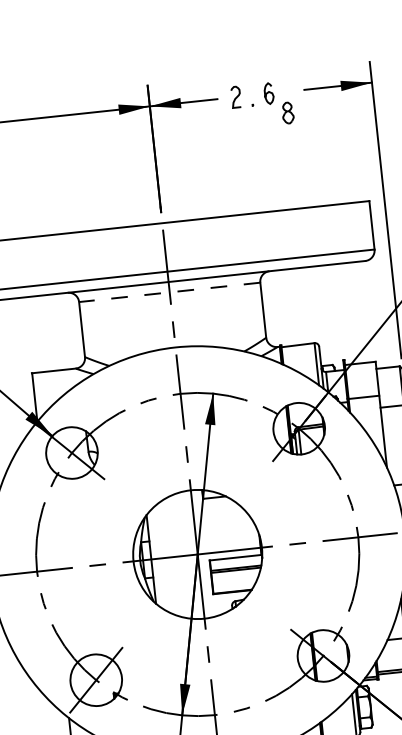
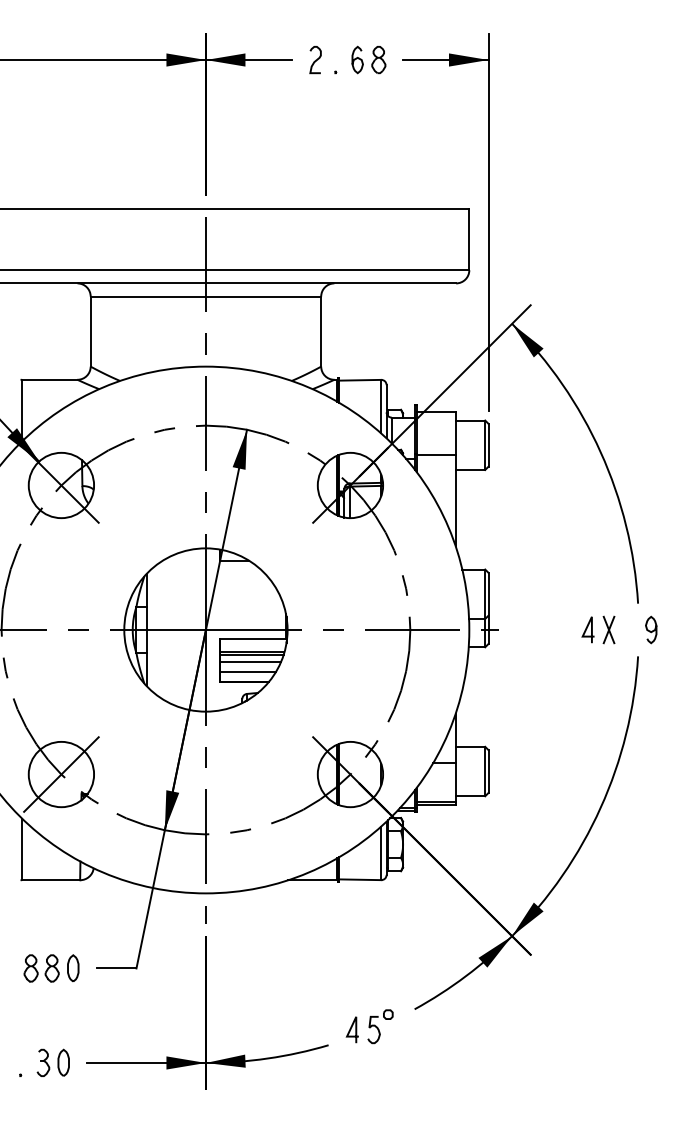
part: (287, 113) -> (378, 60), moved
line: (169, 292) -> (205, 296), dashed -> solid
line: (235, 575) -> (250, 661), added
line: (233, 584) -> (247, 672), added

